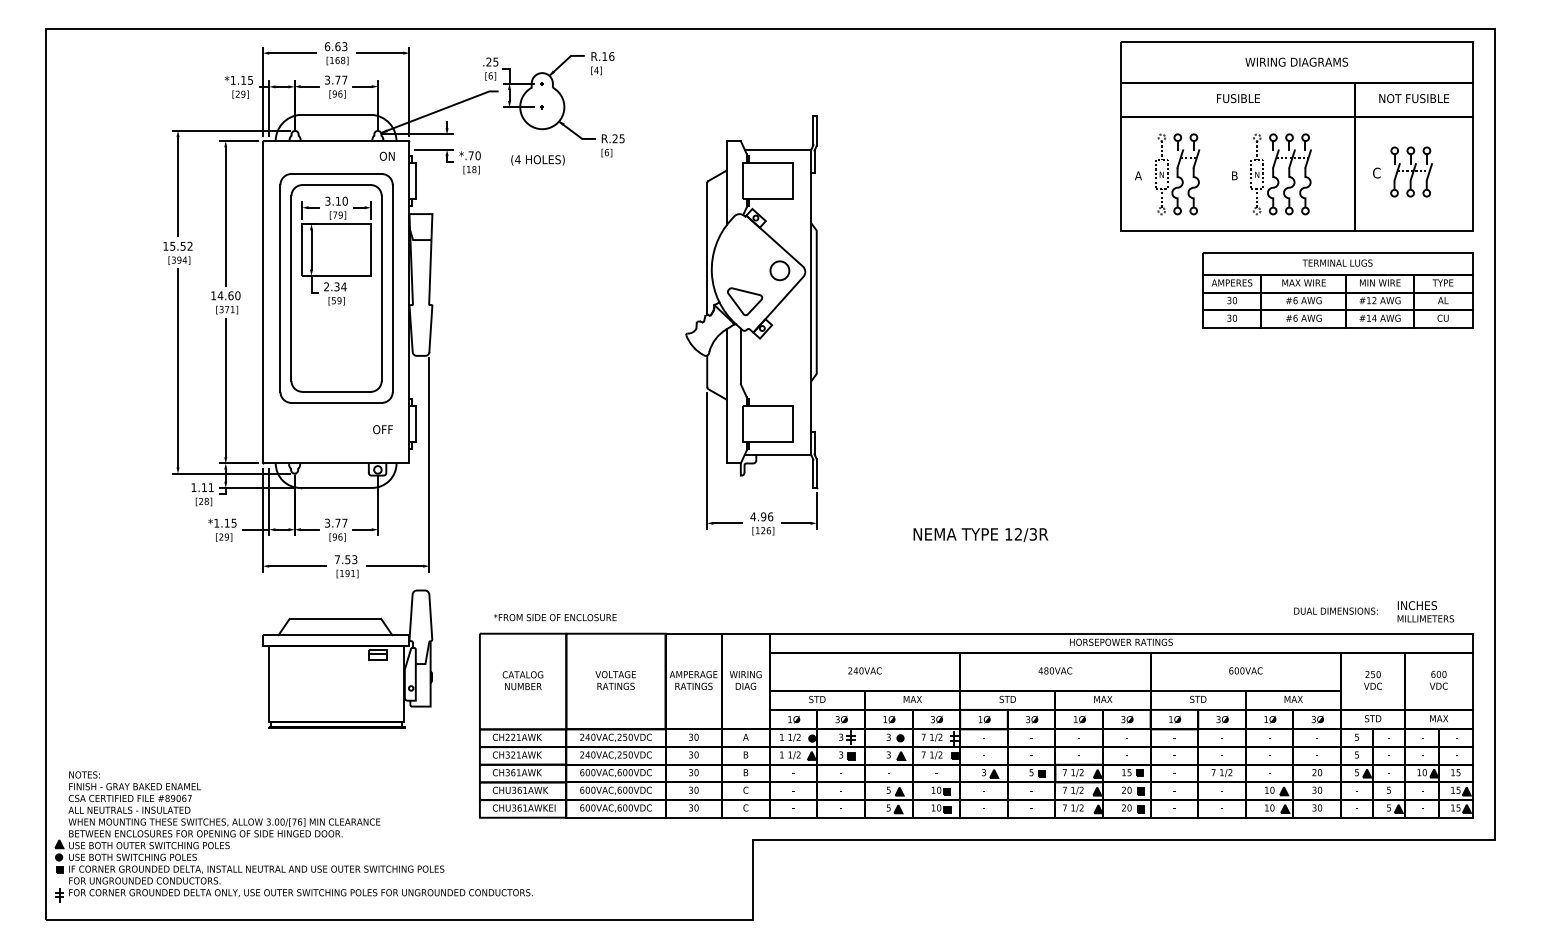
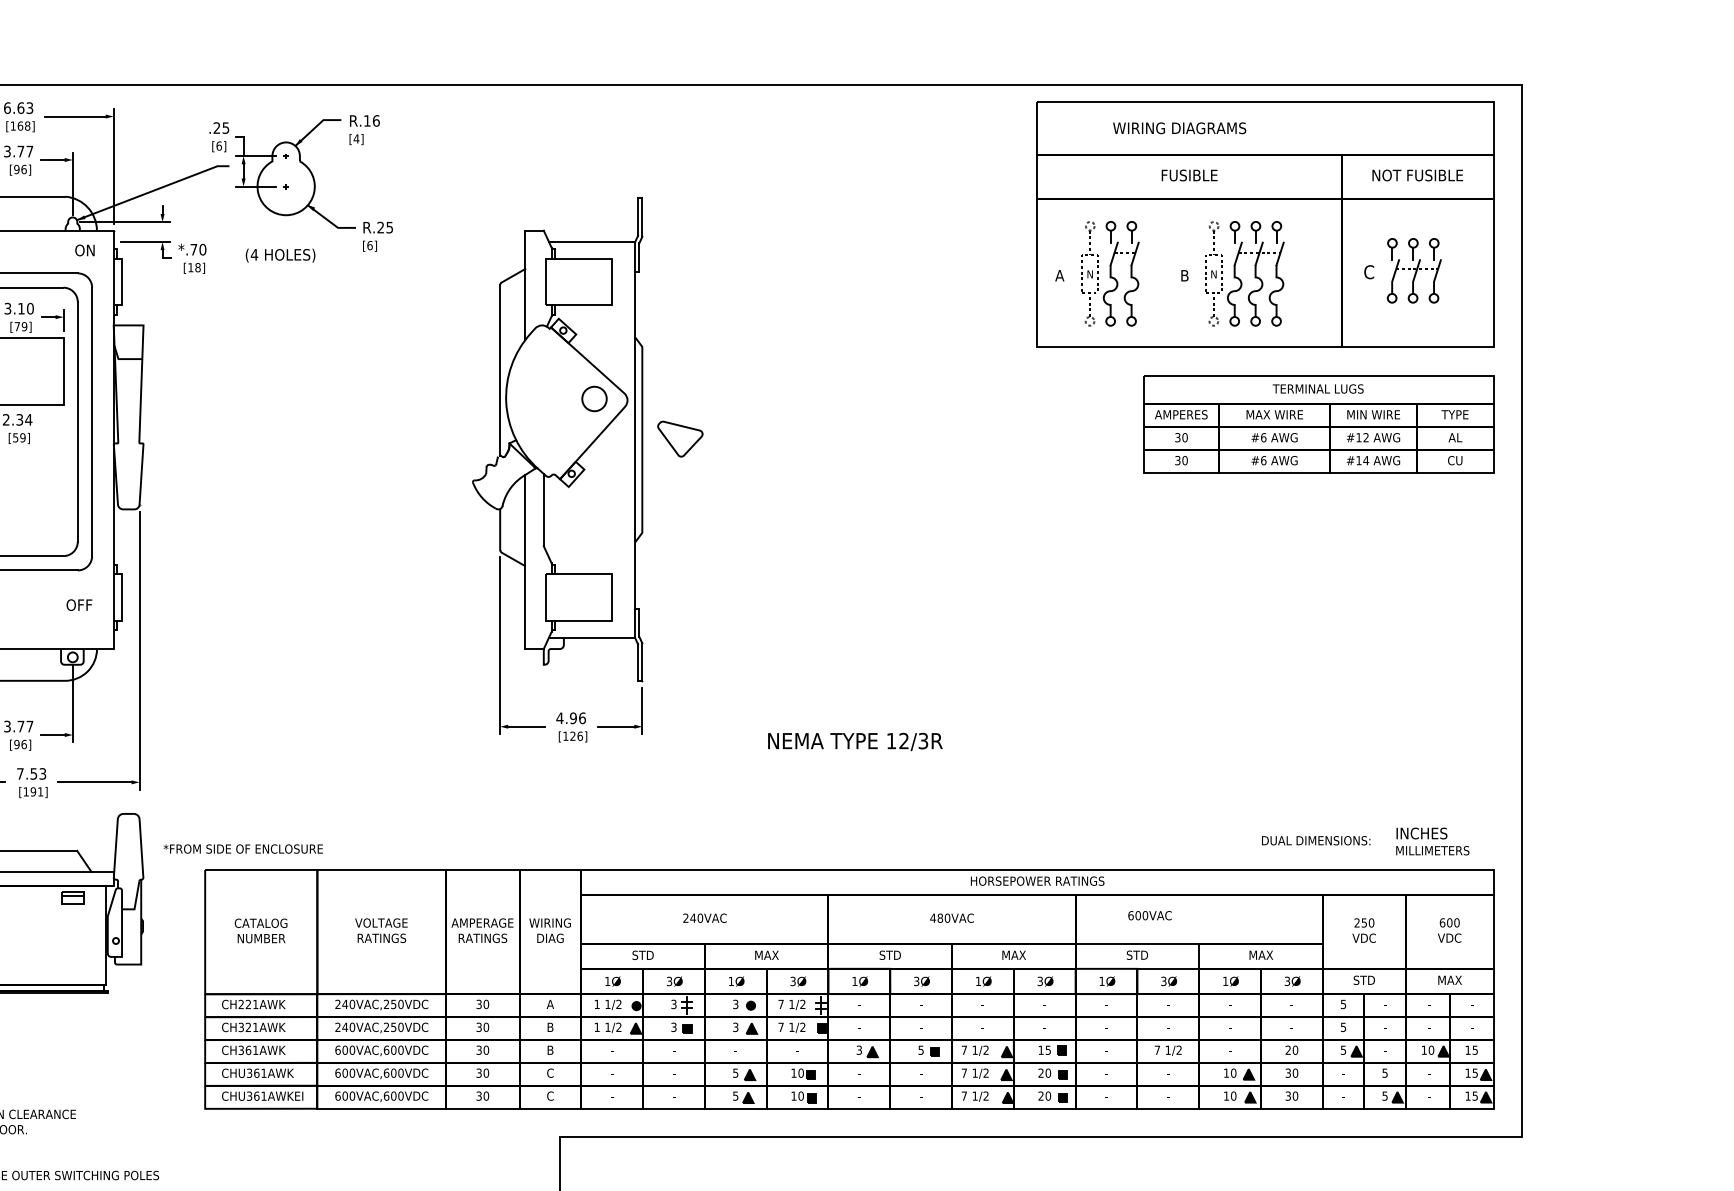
text: (1296, 61) -> (1179, 127), moved
part: (745, 301) -> (680, 438), moved
text: (555, 617) -> (243, 848), moved
text: (1245, 670) -> (1149, 915), moved

